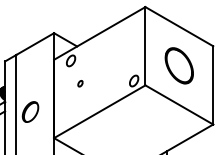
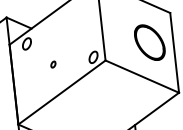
part: (178, 65) -> (148, 42), moved
part: (80, 83) -> (53, 64), moved

